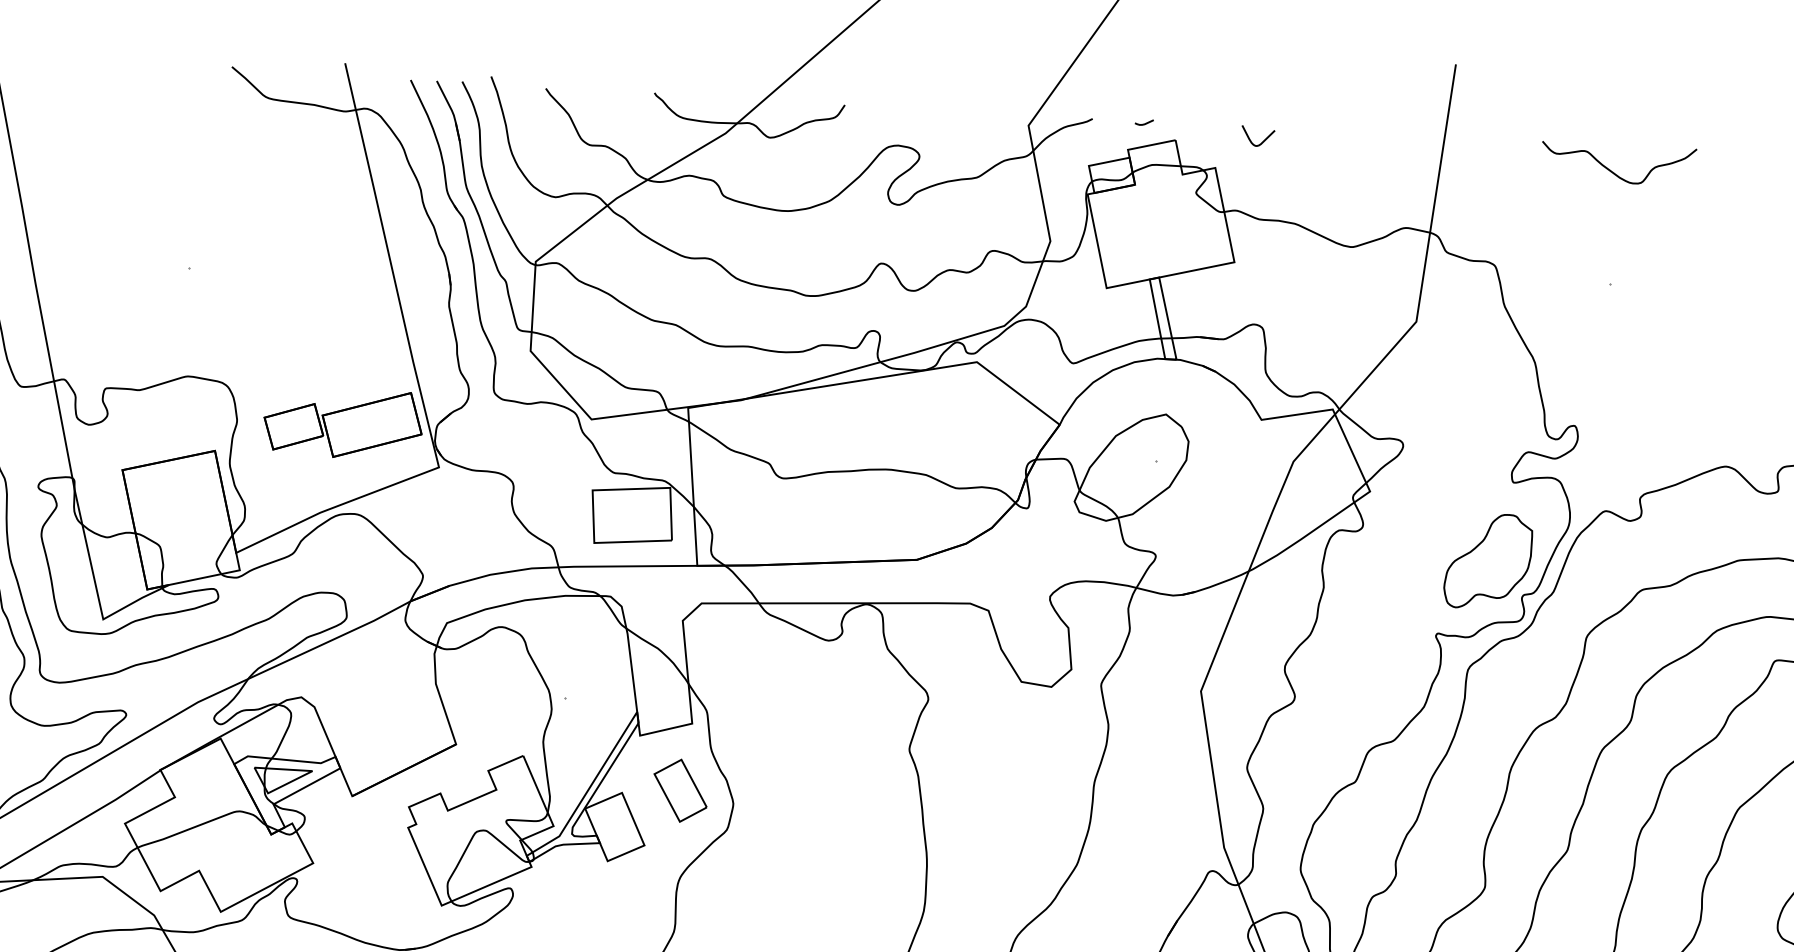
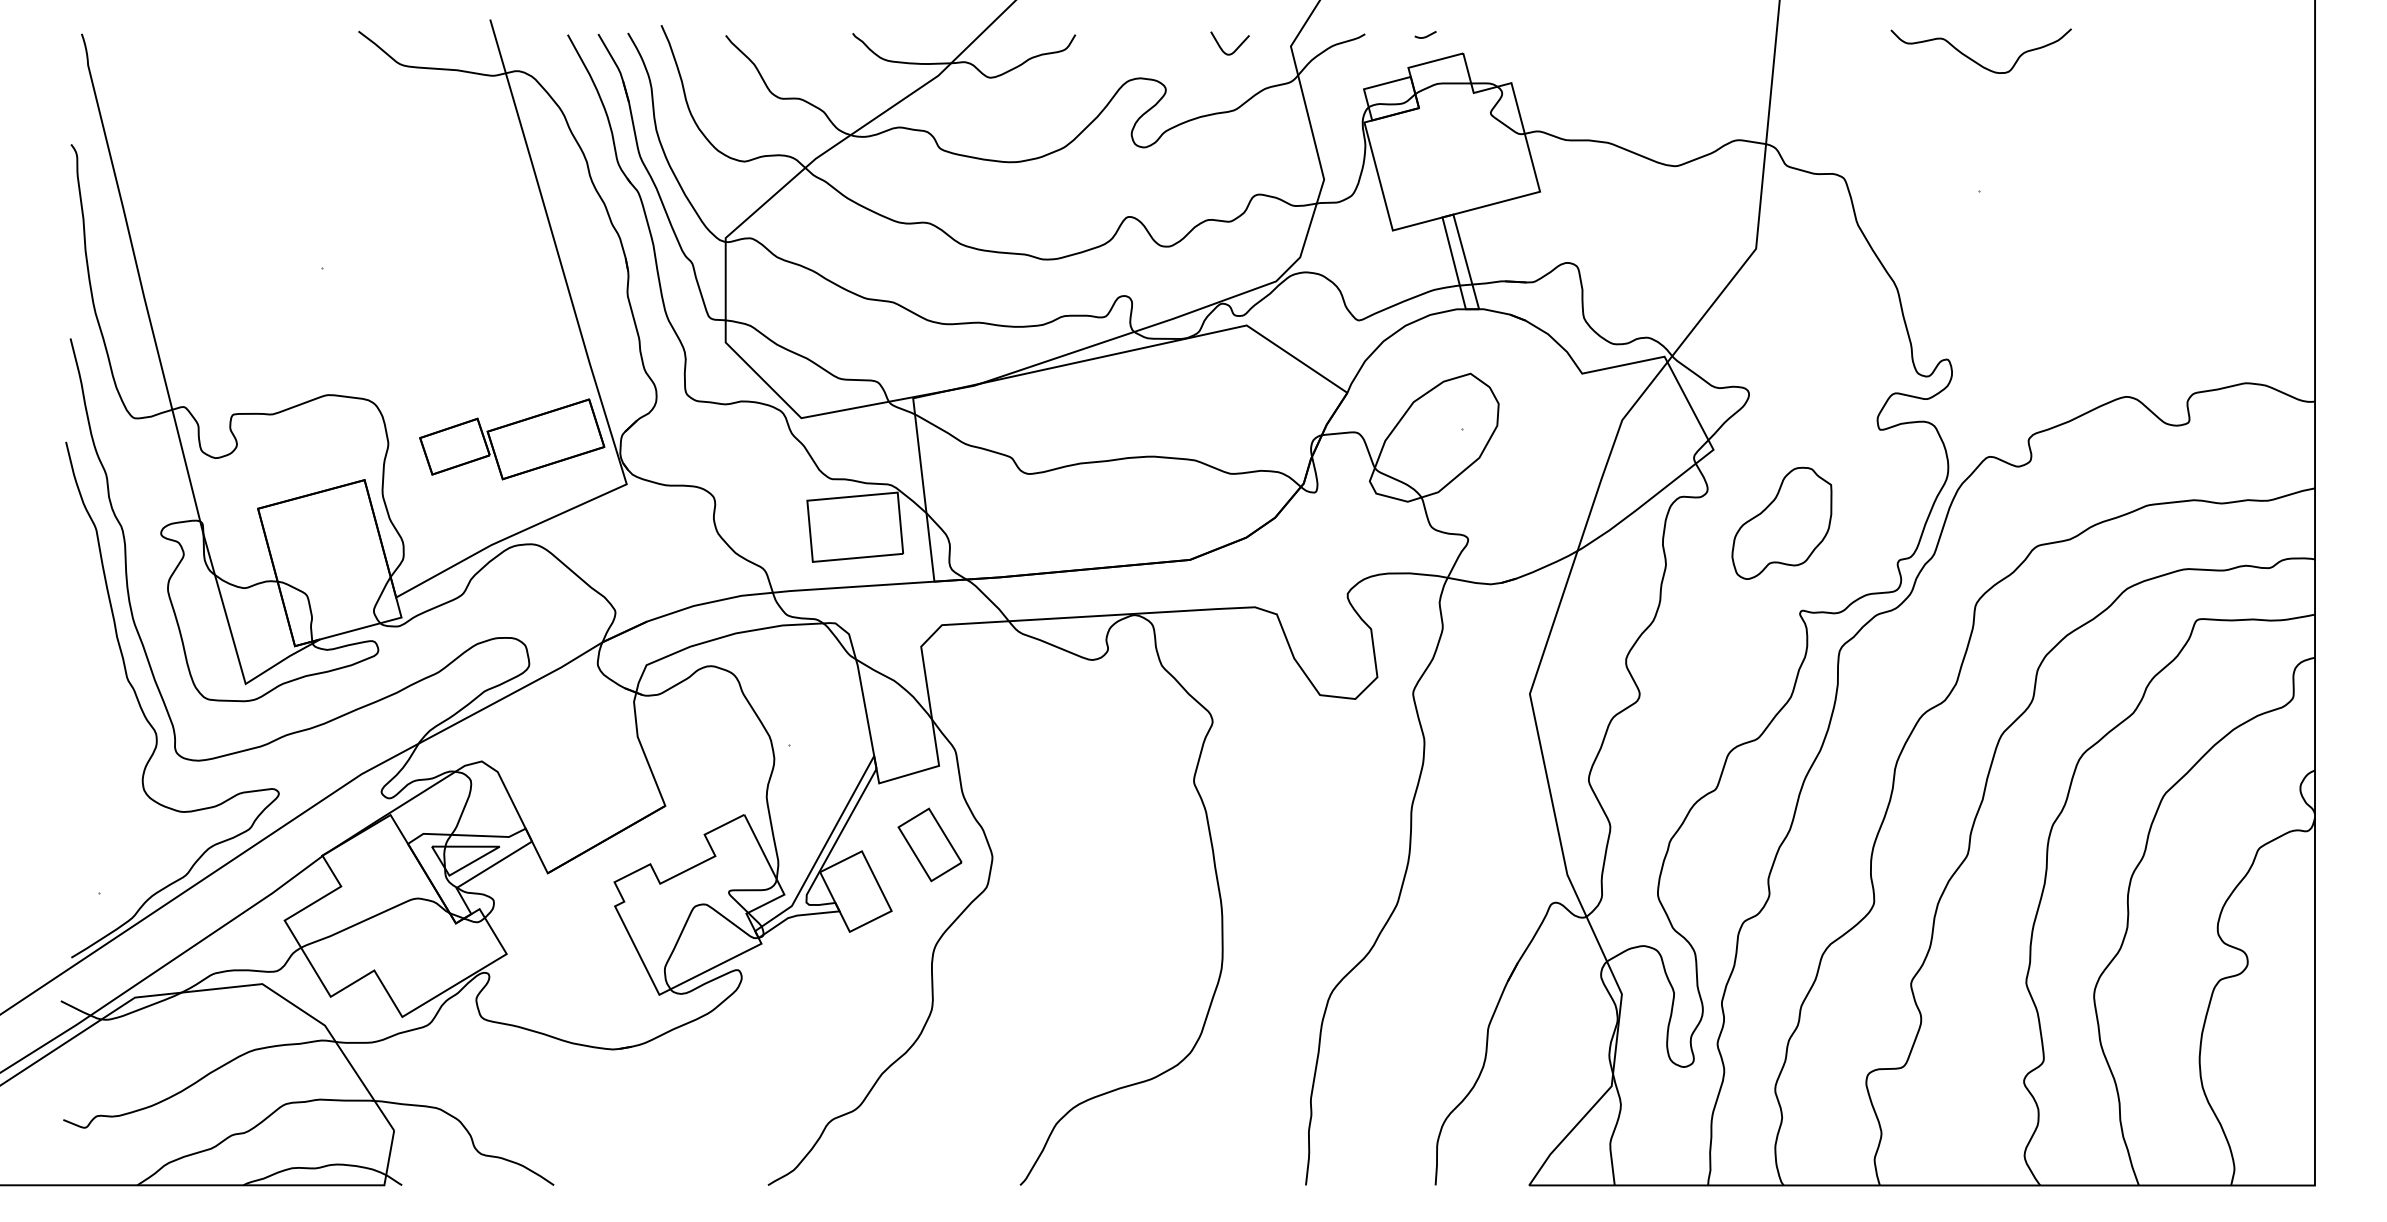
curve: (1262, 141) -> (1235, 49), moved
part: (1487, 560) -> (1781, 522), moved

